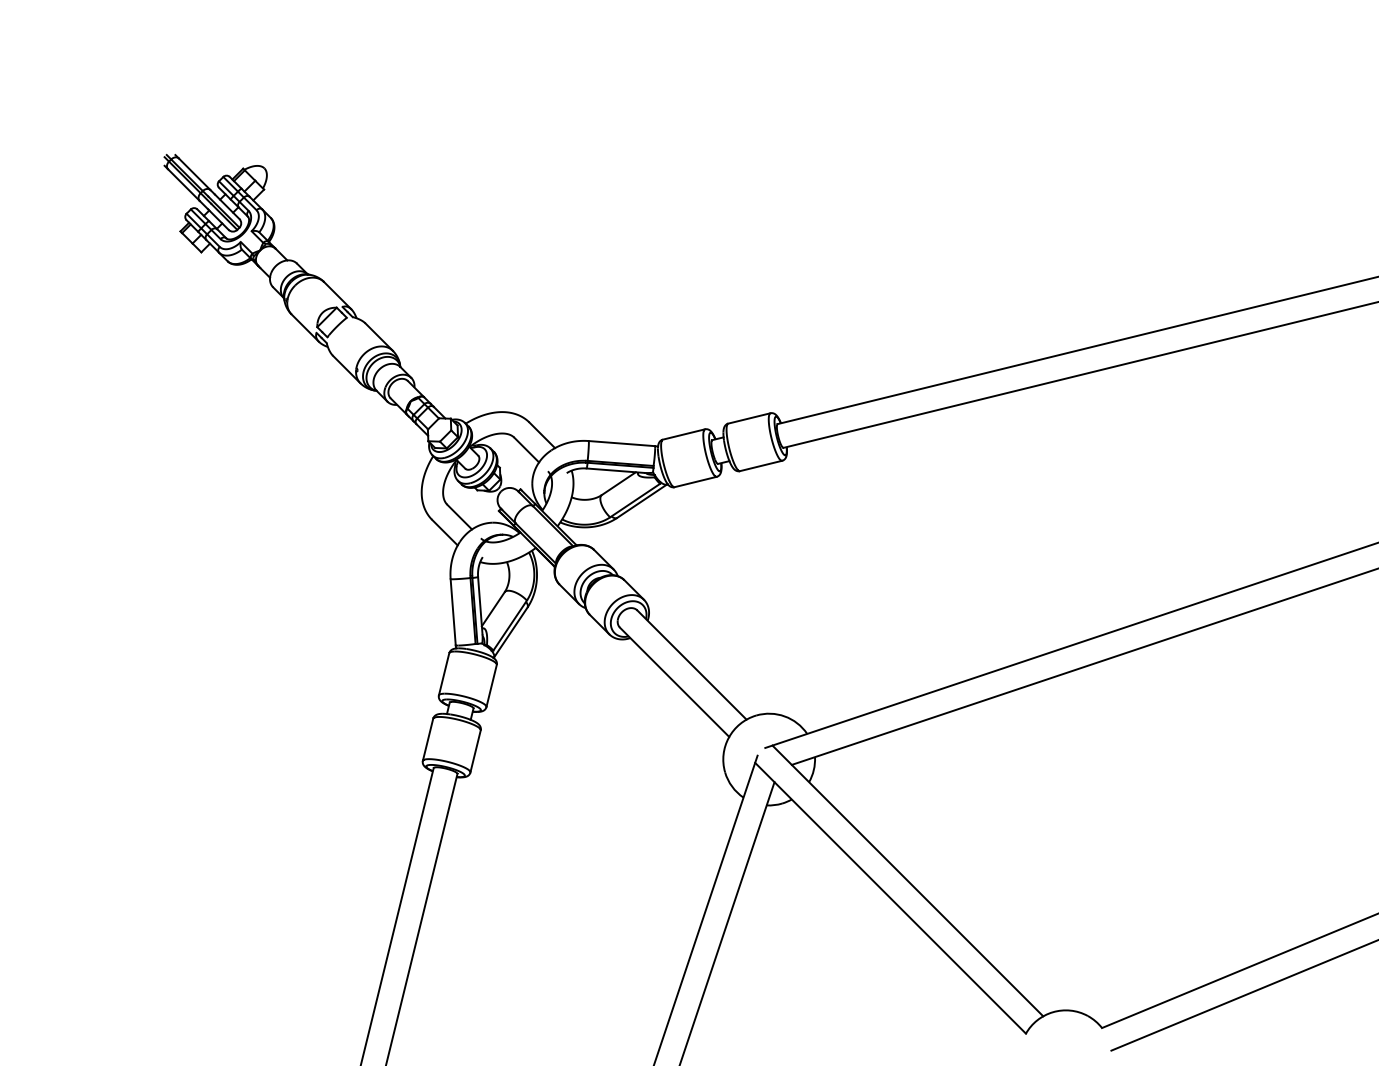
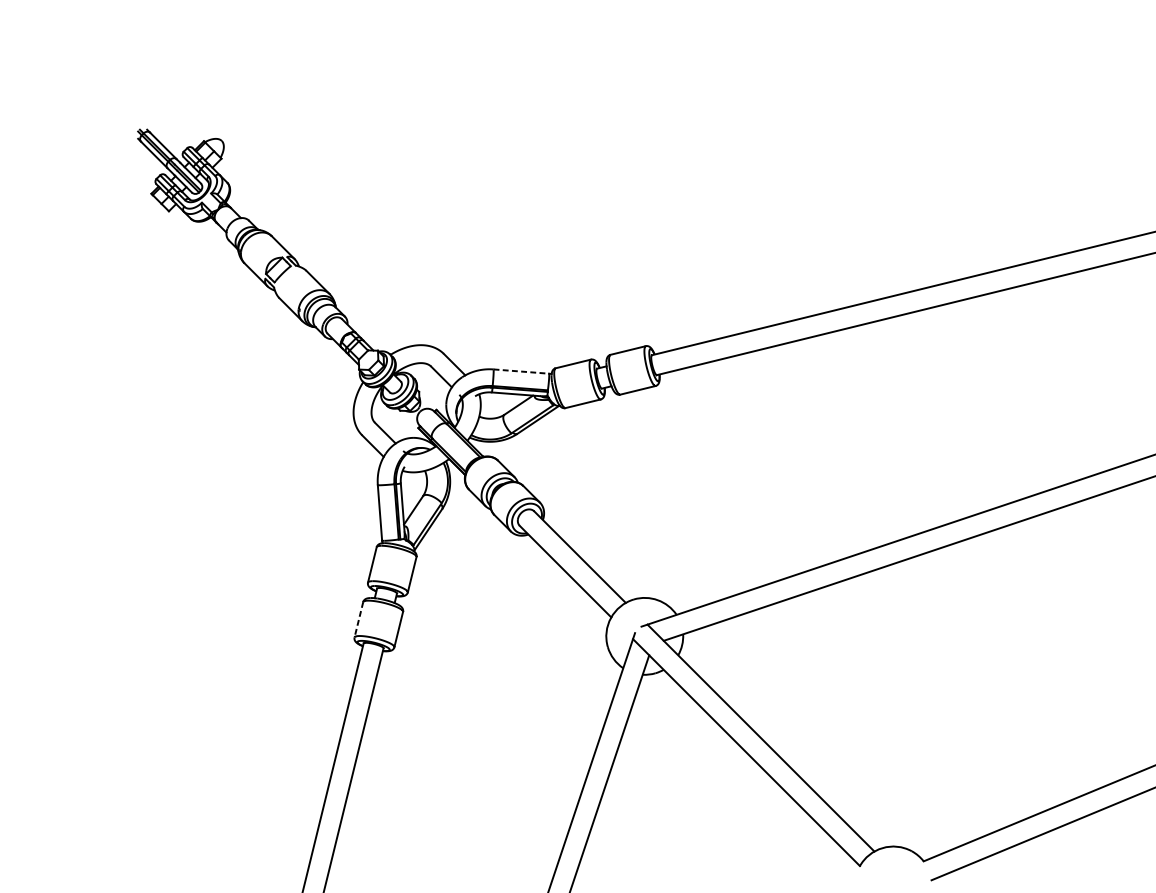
line: (622, 443) -> (521, 371), solid -> dashed
line: (428, 739) -> (359, 619), solid -> dashed

